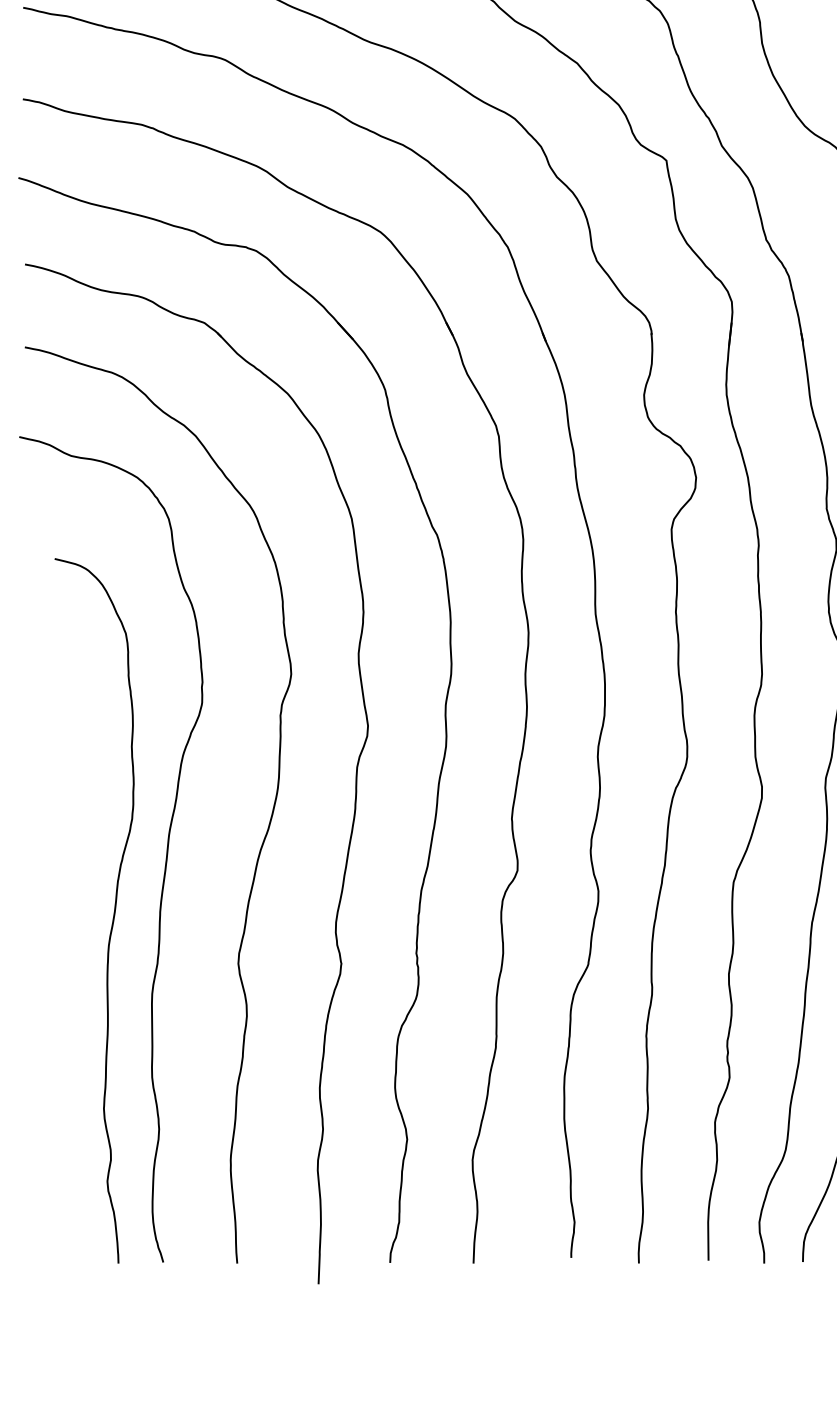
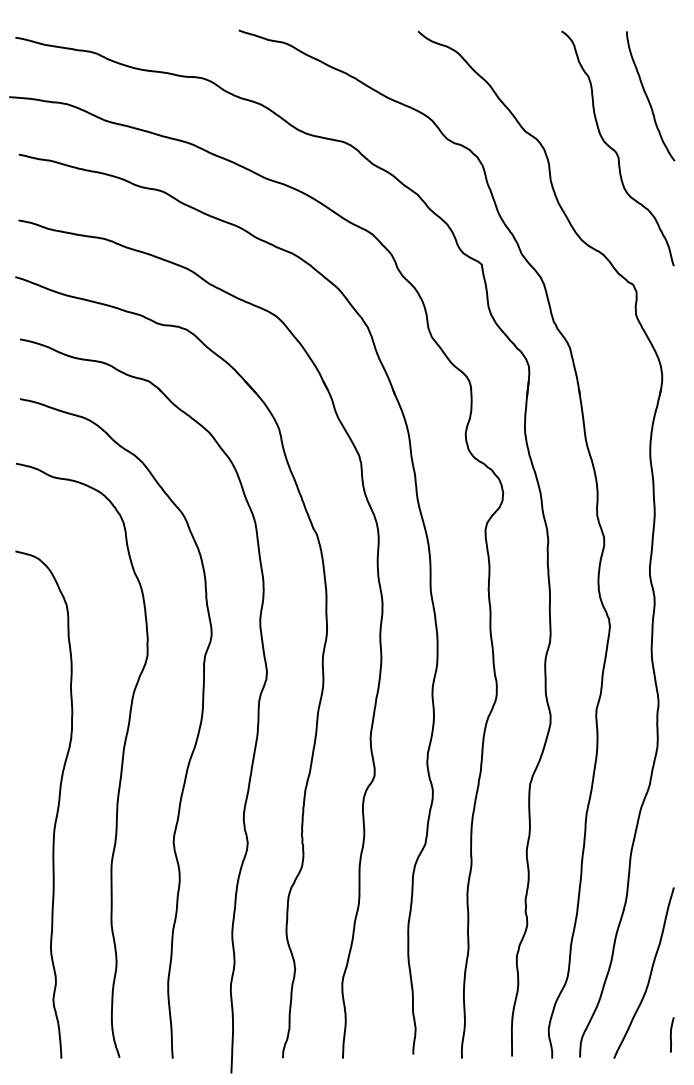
curve: (113, 910) -> (57, 804), moved

